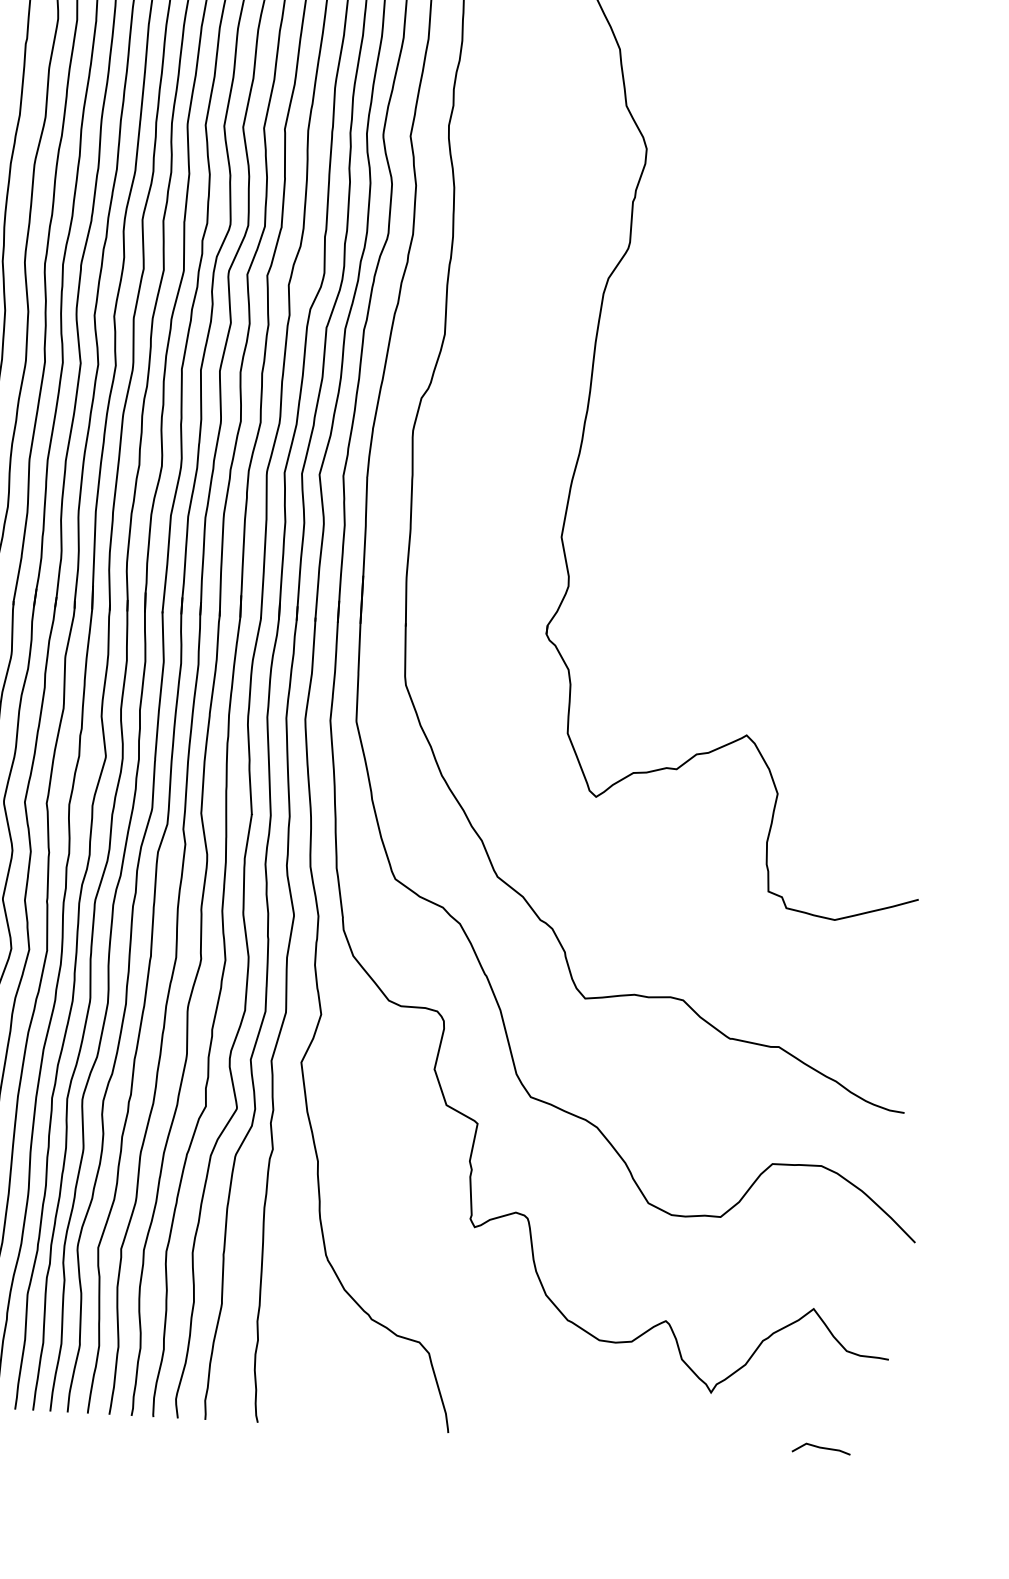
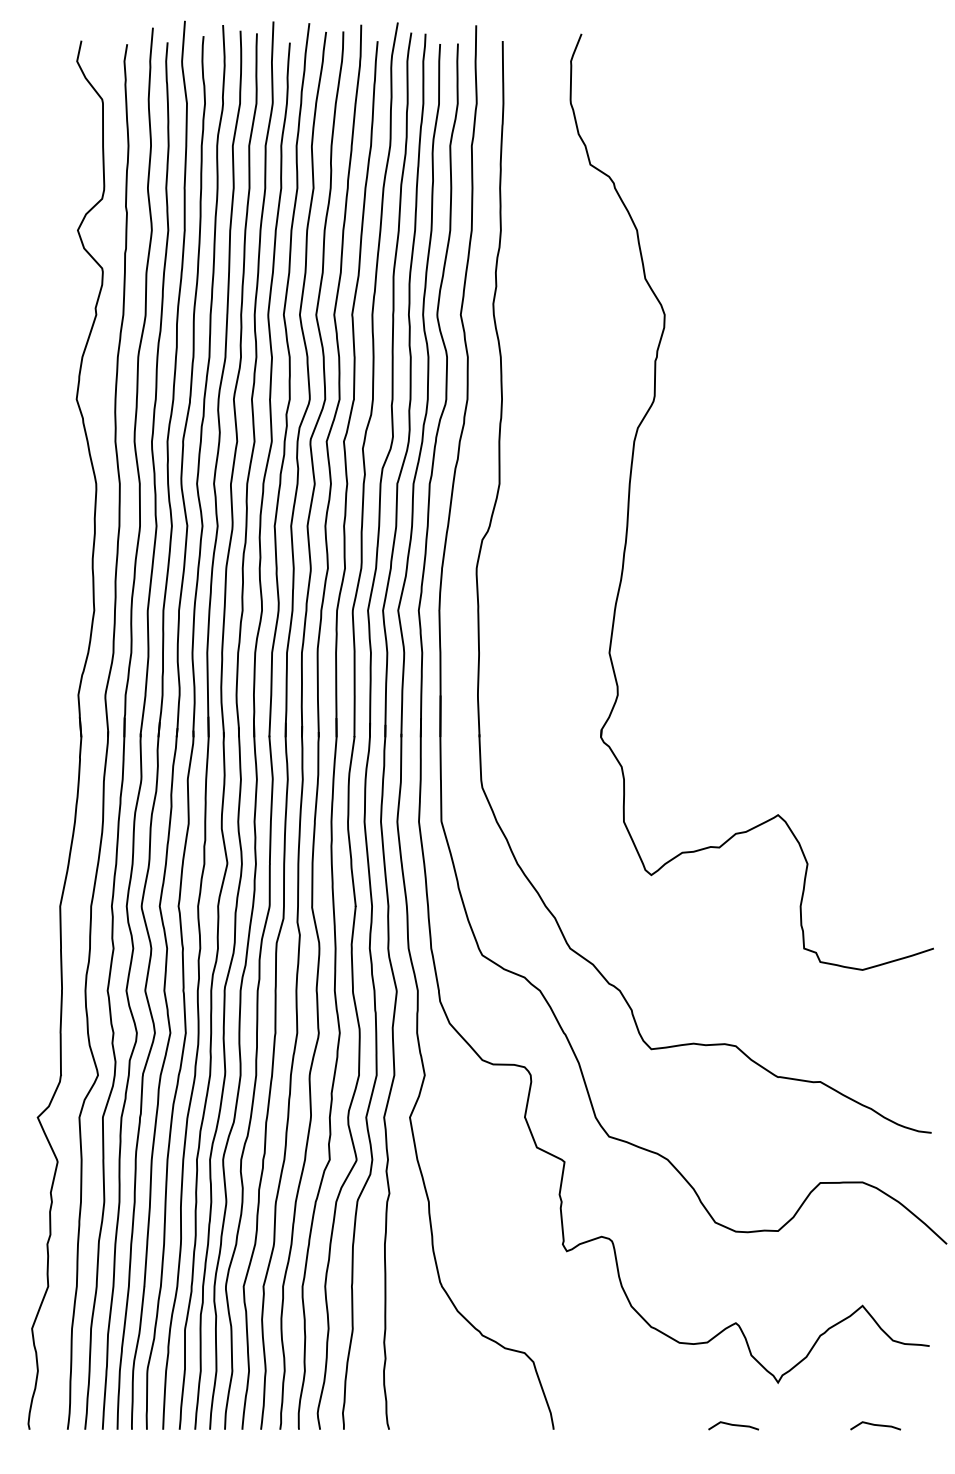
line: (656, 1439) -> (733, 1425), added

